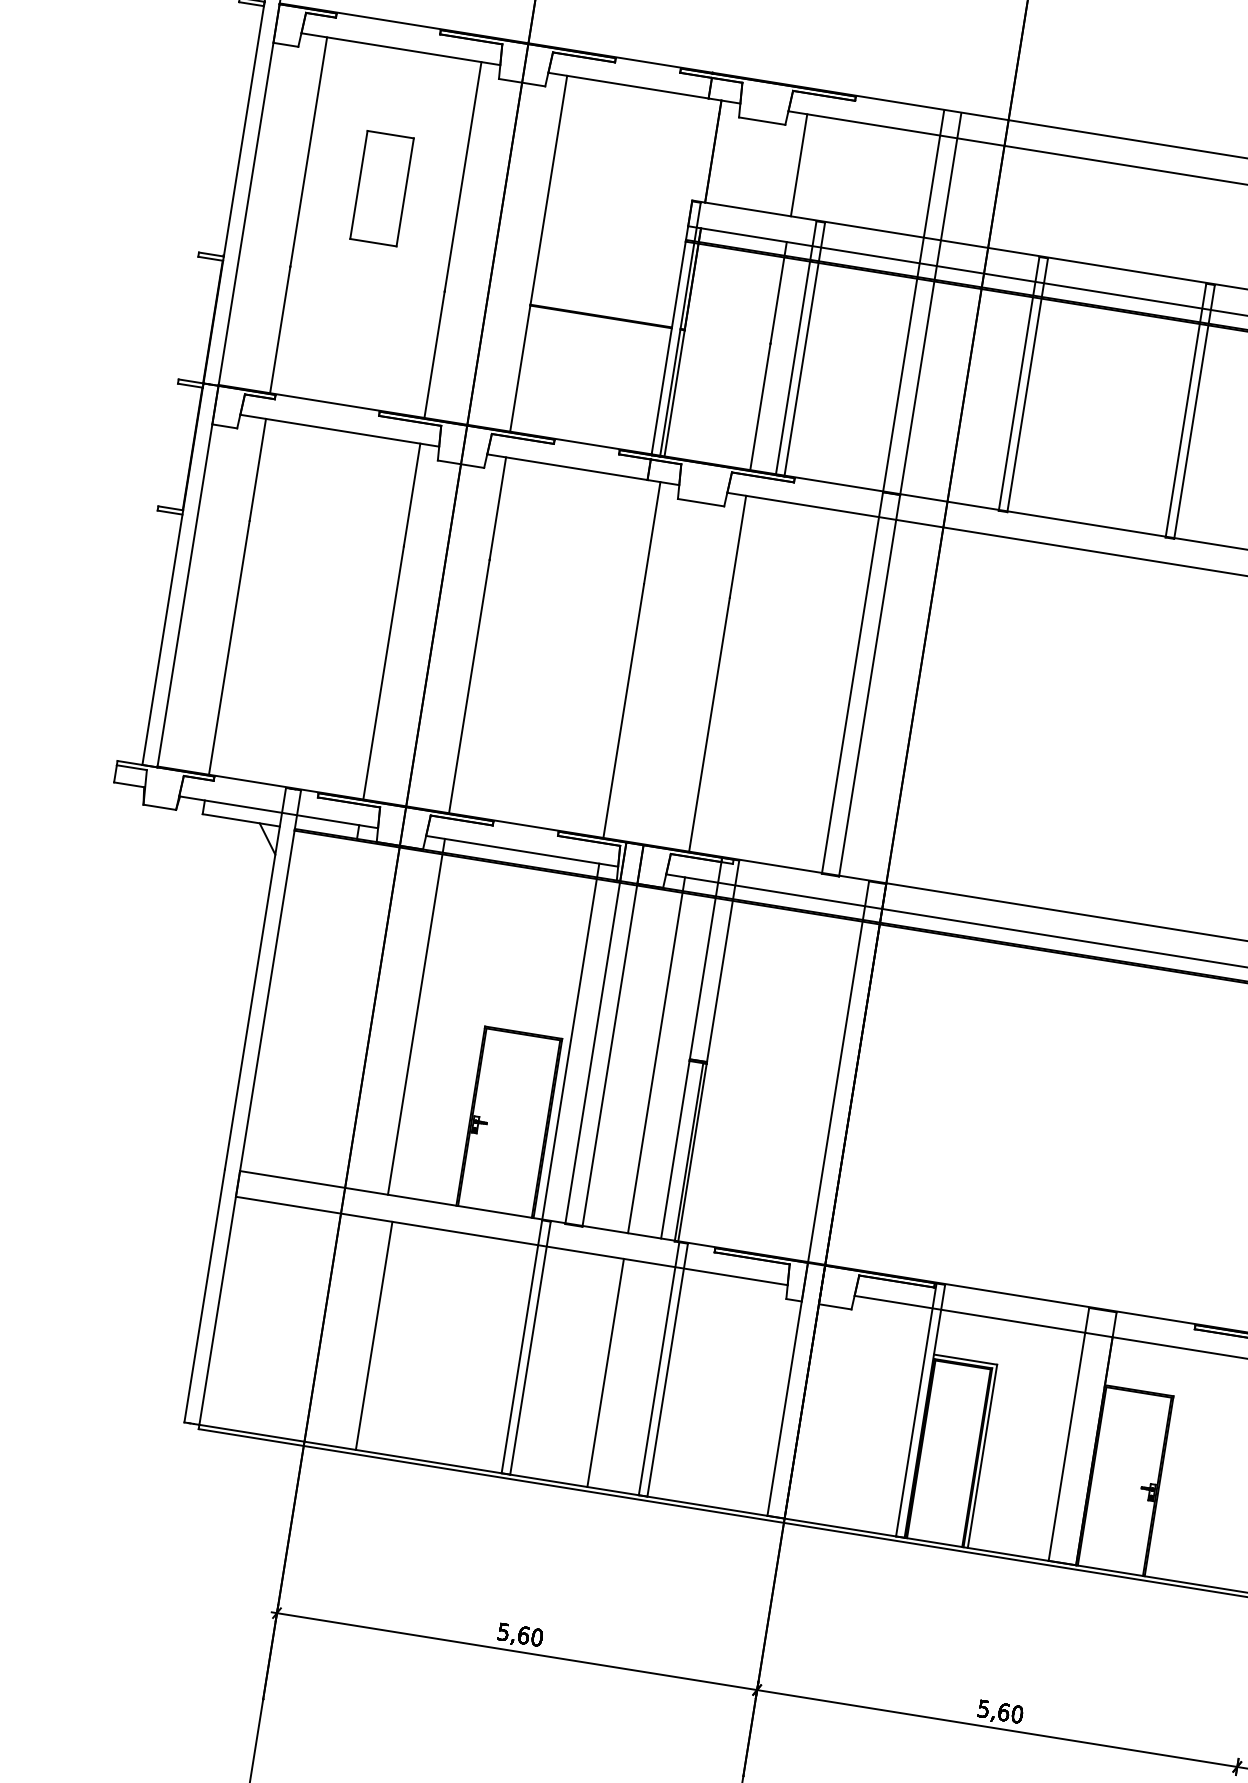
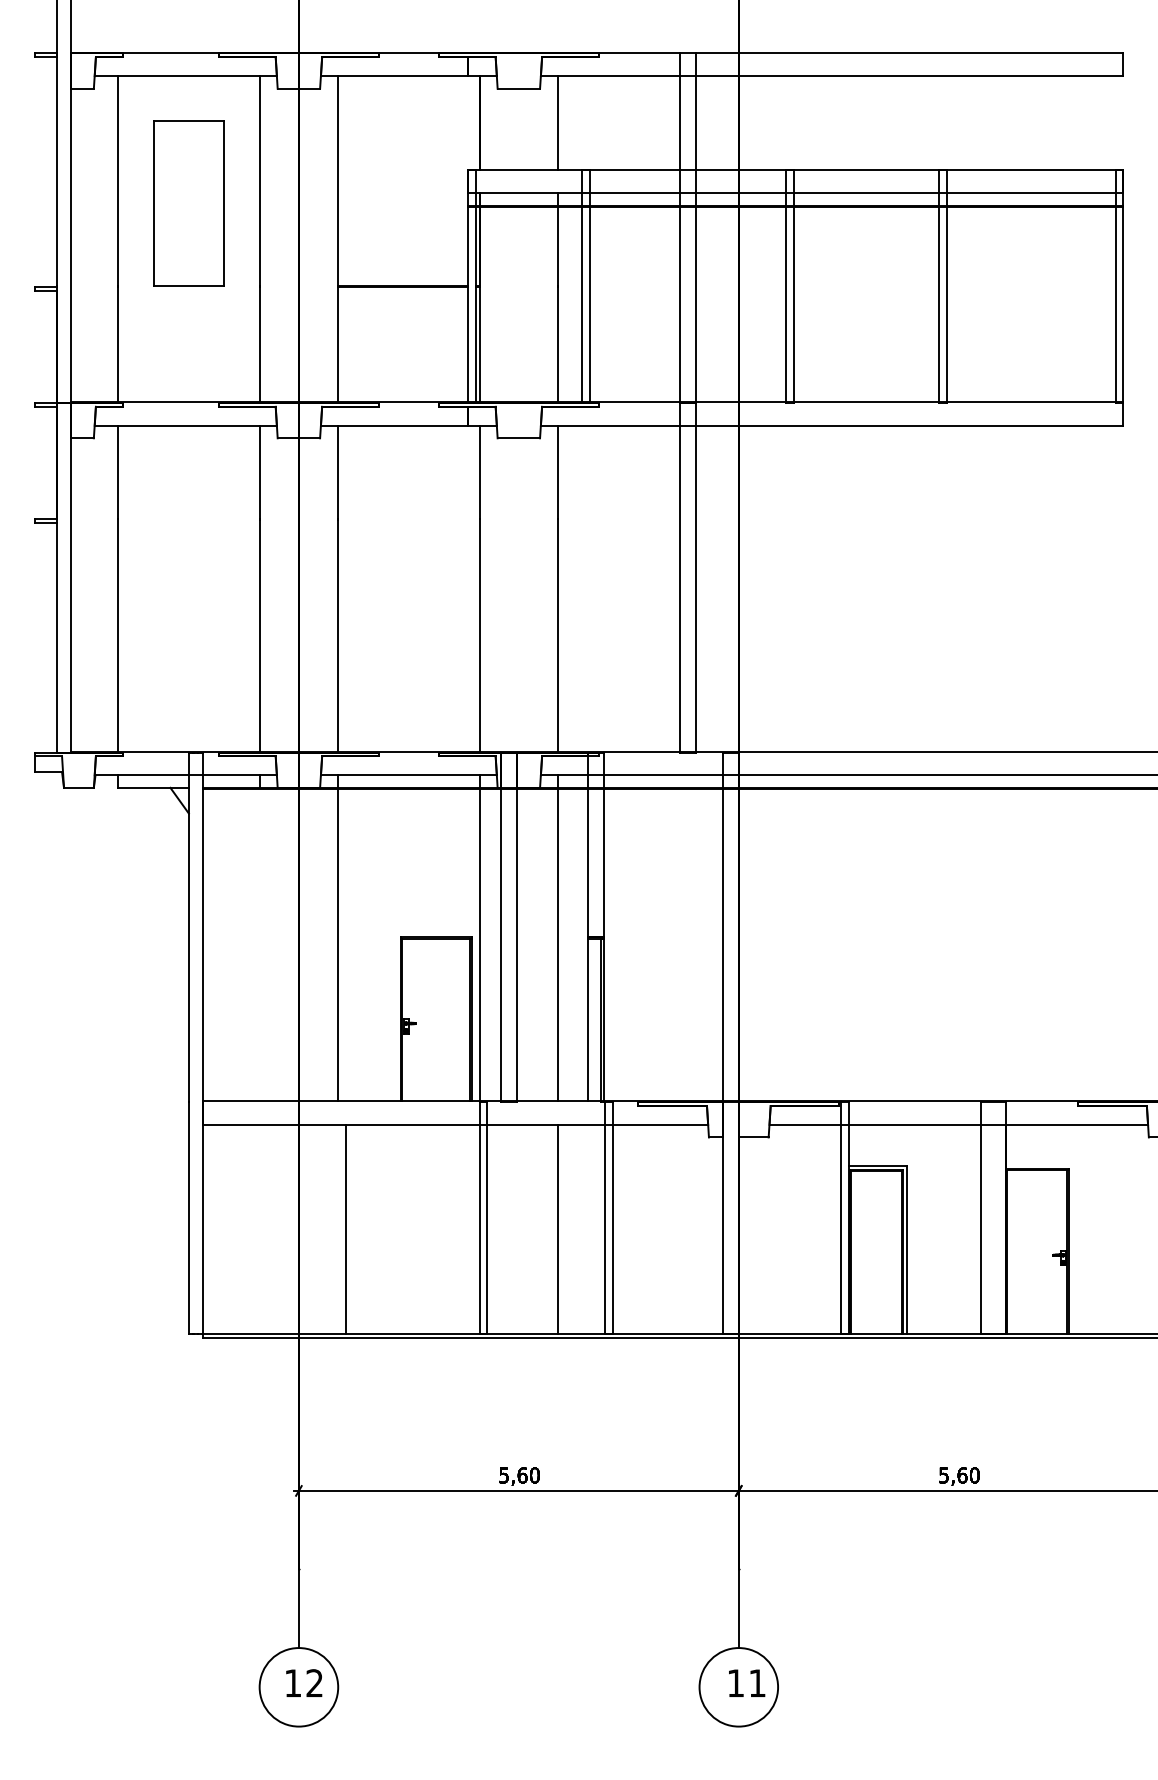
part: (381, 188) -> (188, 203), size x1.67

